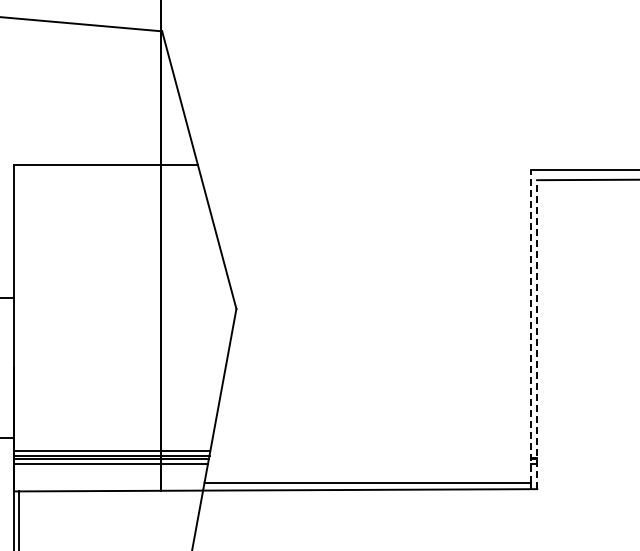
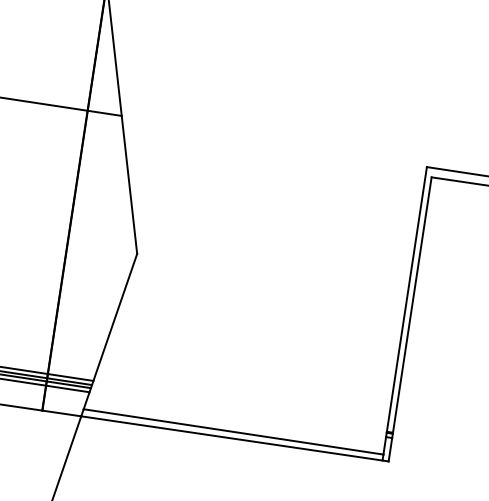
line: (530, 325) -> (405, 310), dashed -> solid
line: (537, 334) -> (410, 319), dashed -> solid

